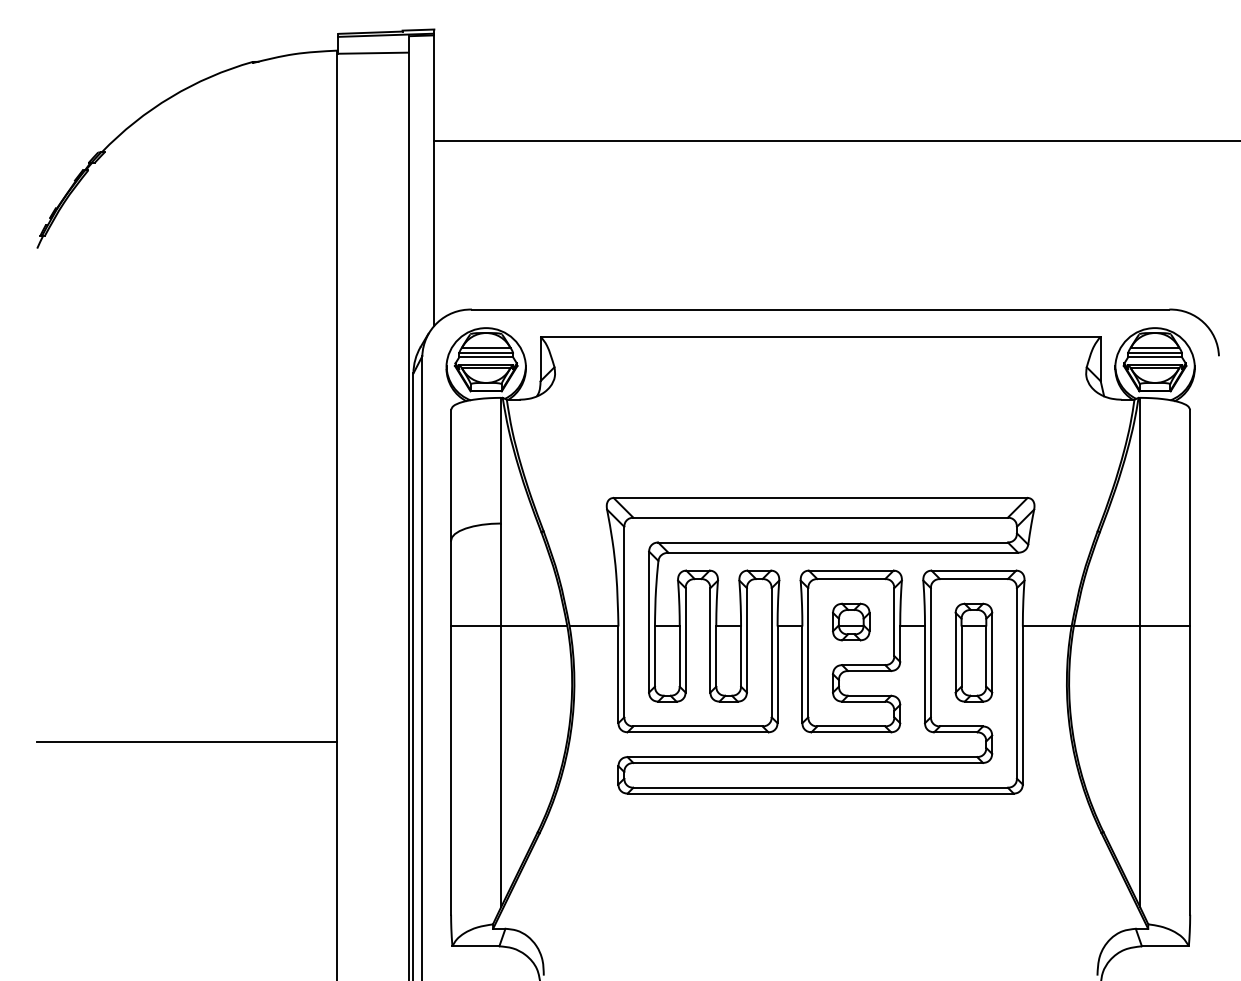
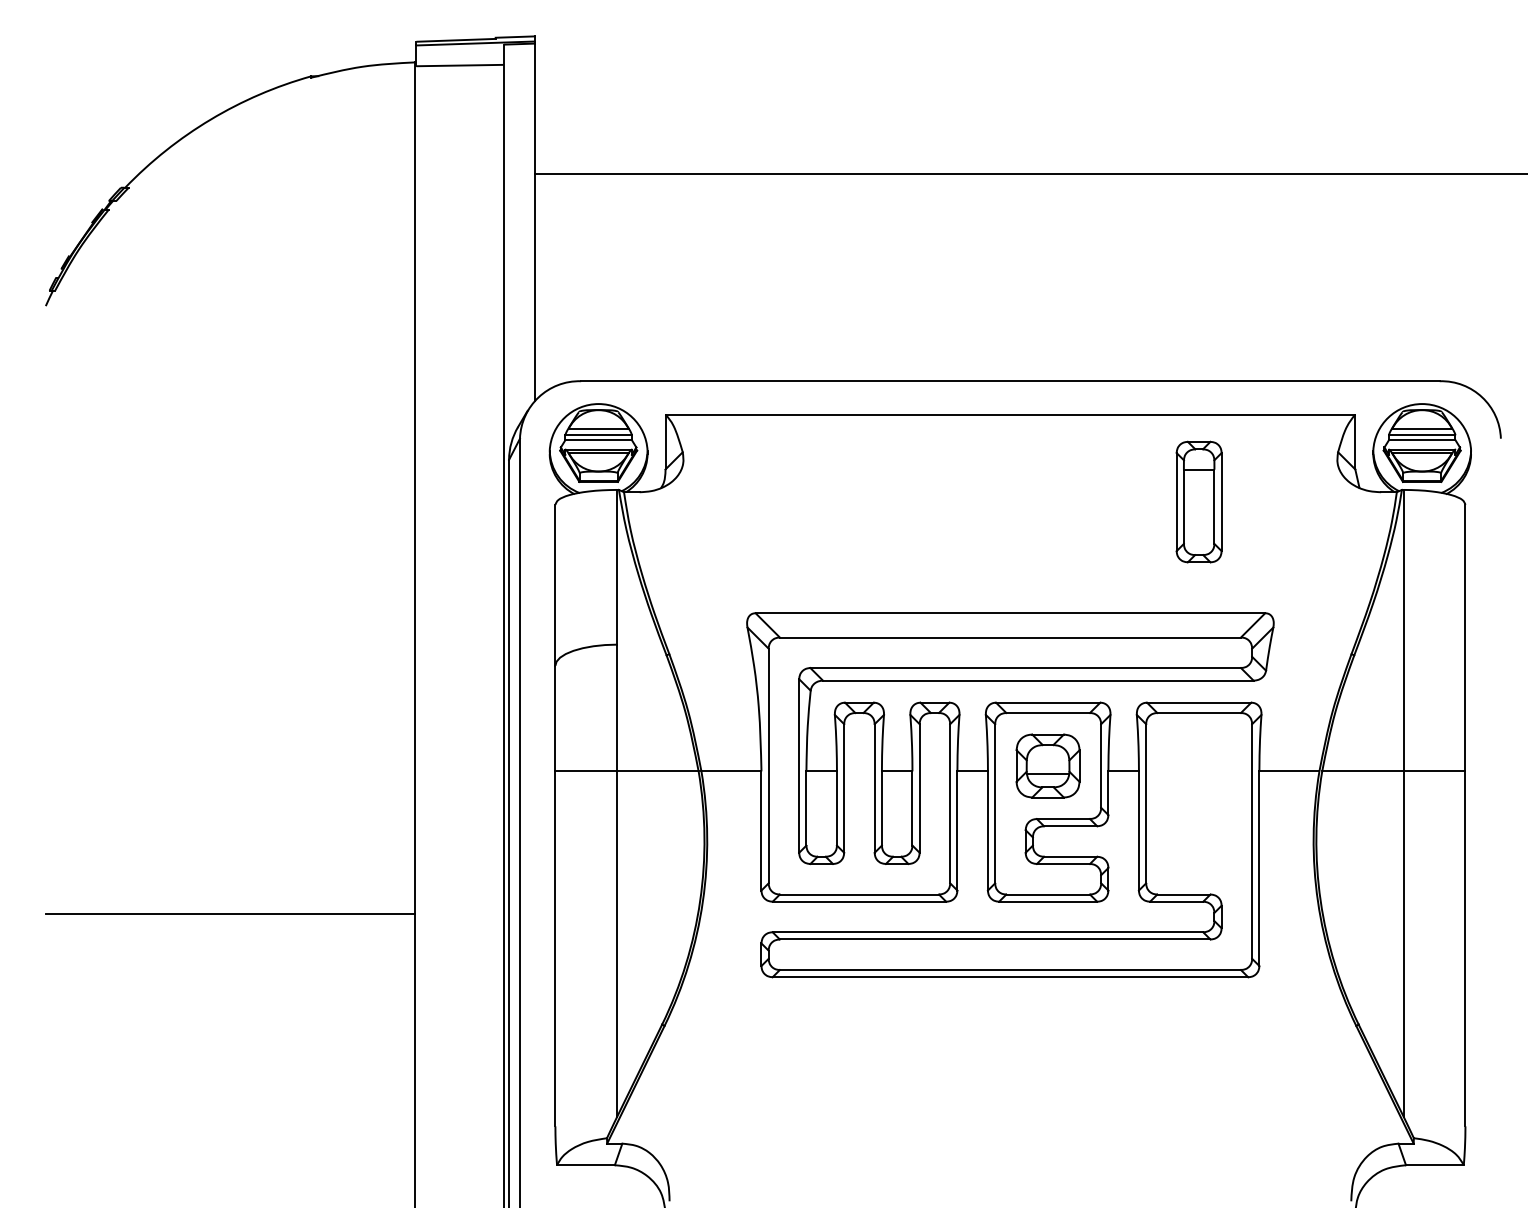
part: (851, 621) -> (1048, 765), size x1.4
part: (973, 652) -> (1198, 501), moved

